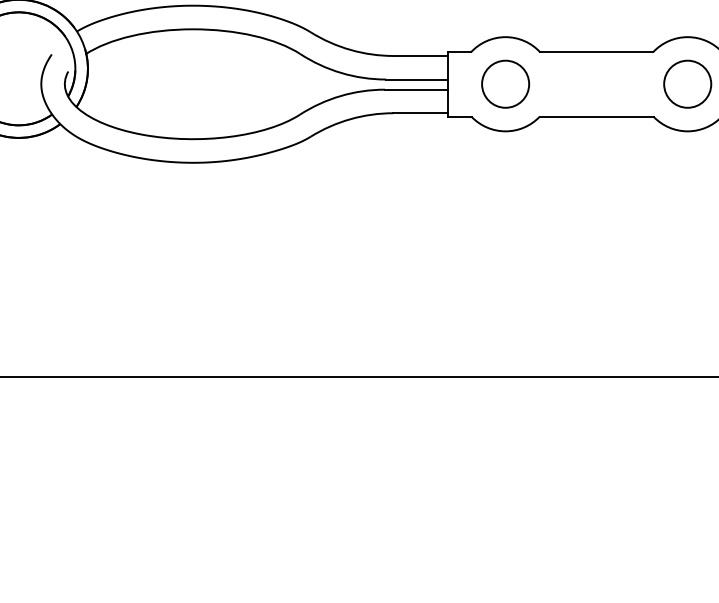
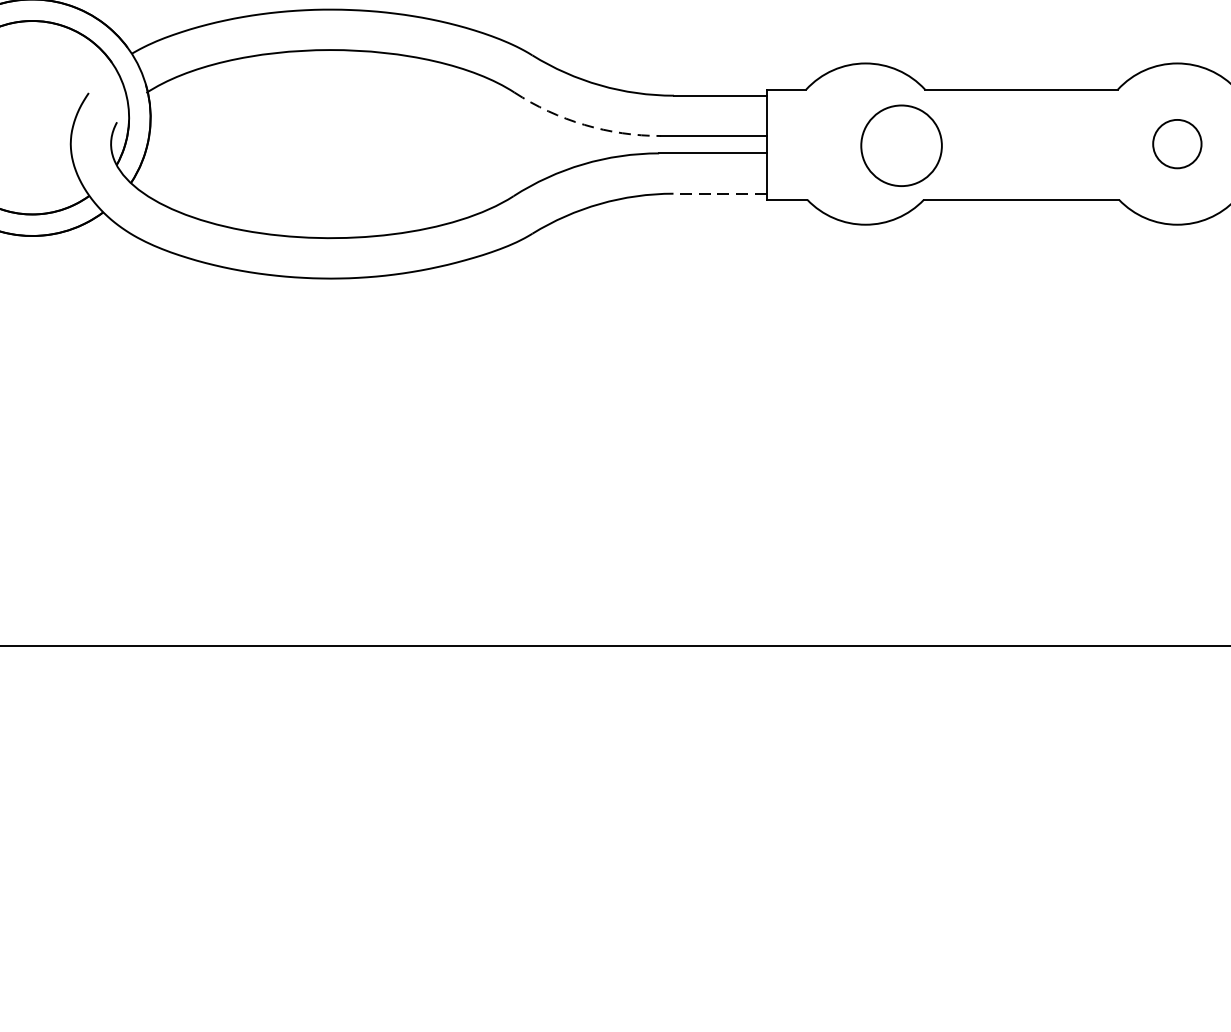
arc: (341, 73) -> (584, 125), solid -> dashed
circle: (505, 83) -> (901, 144), moved
circle: (687, 83) -> (1177, 142), size x0.6
line: (420, 113) -> (719, 194), solid -> dashed

